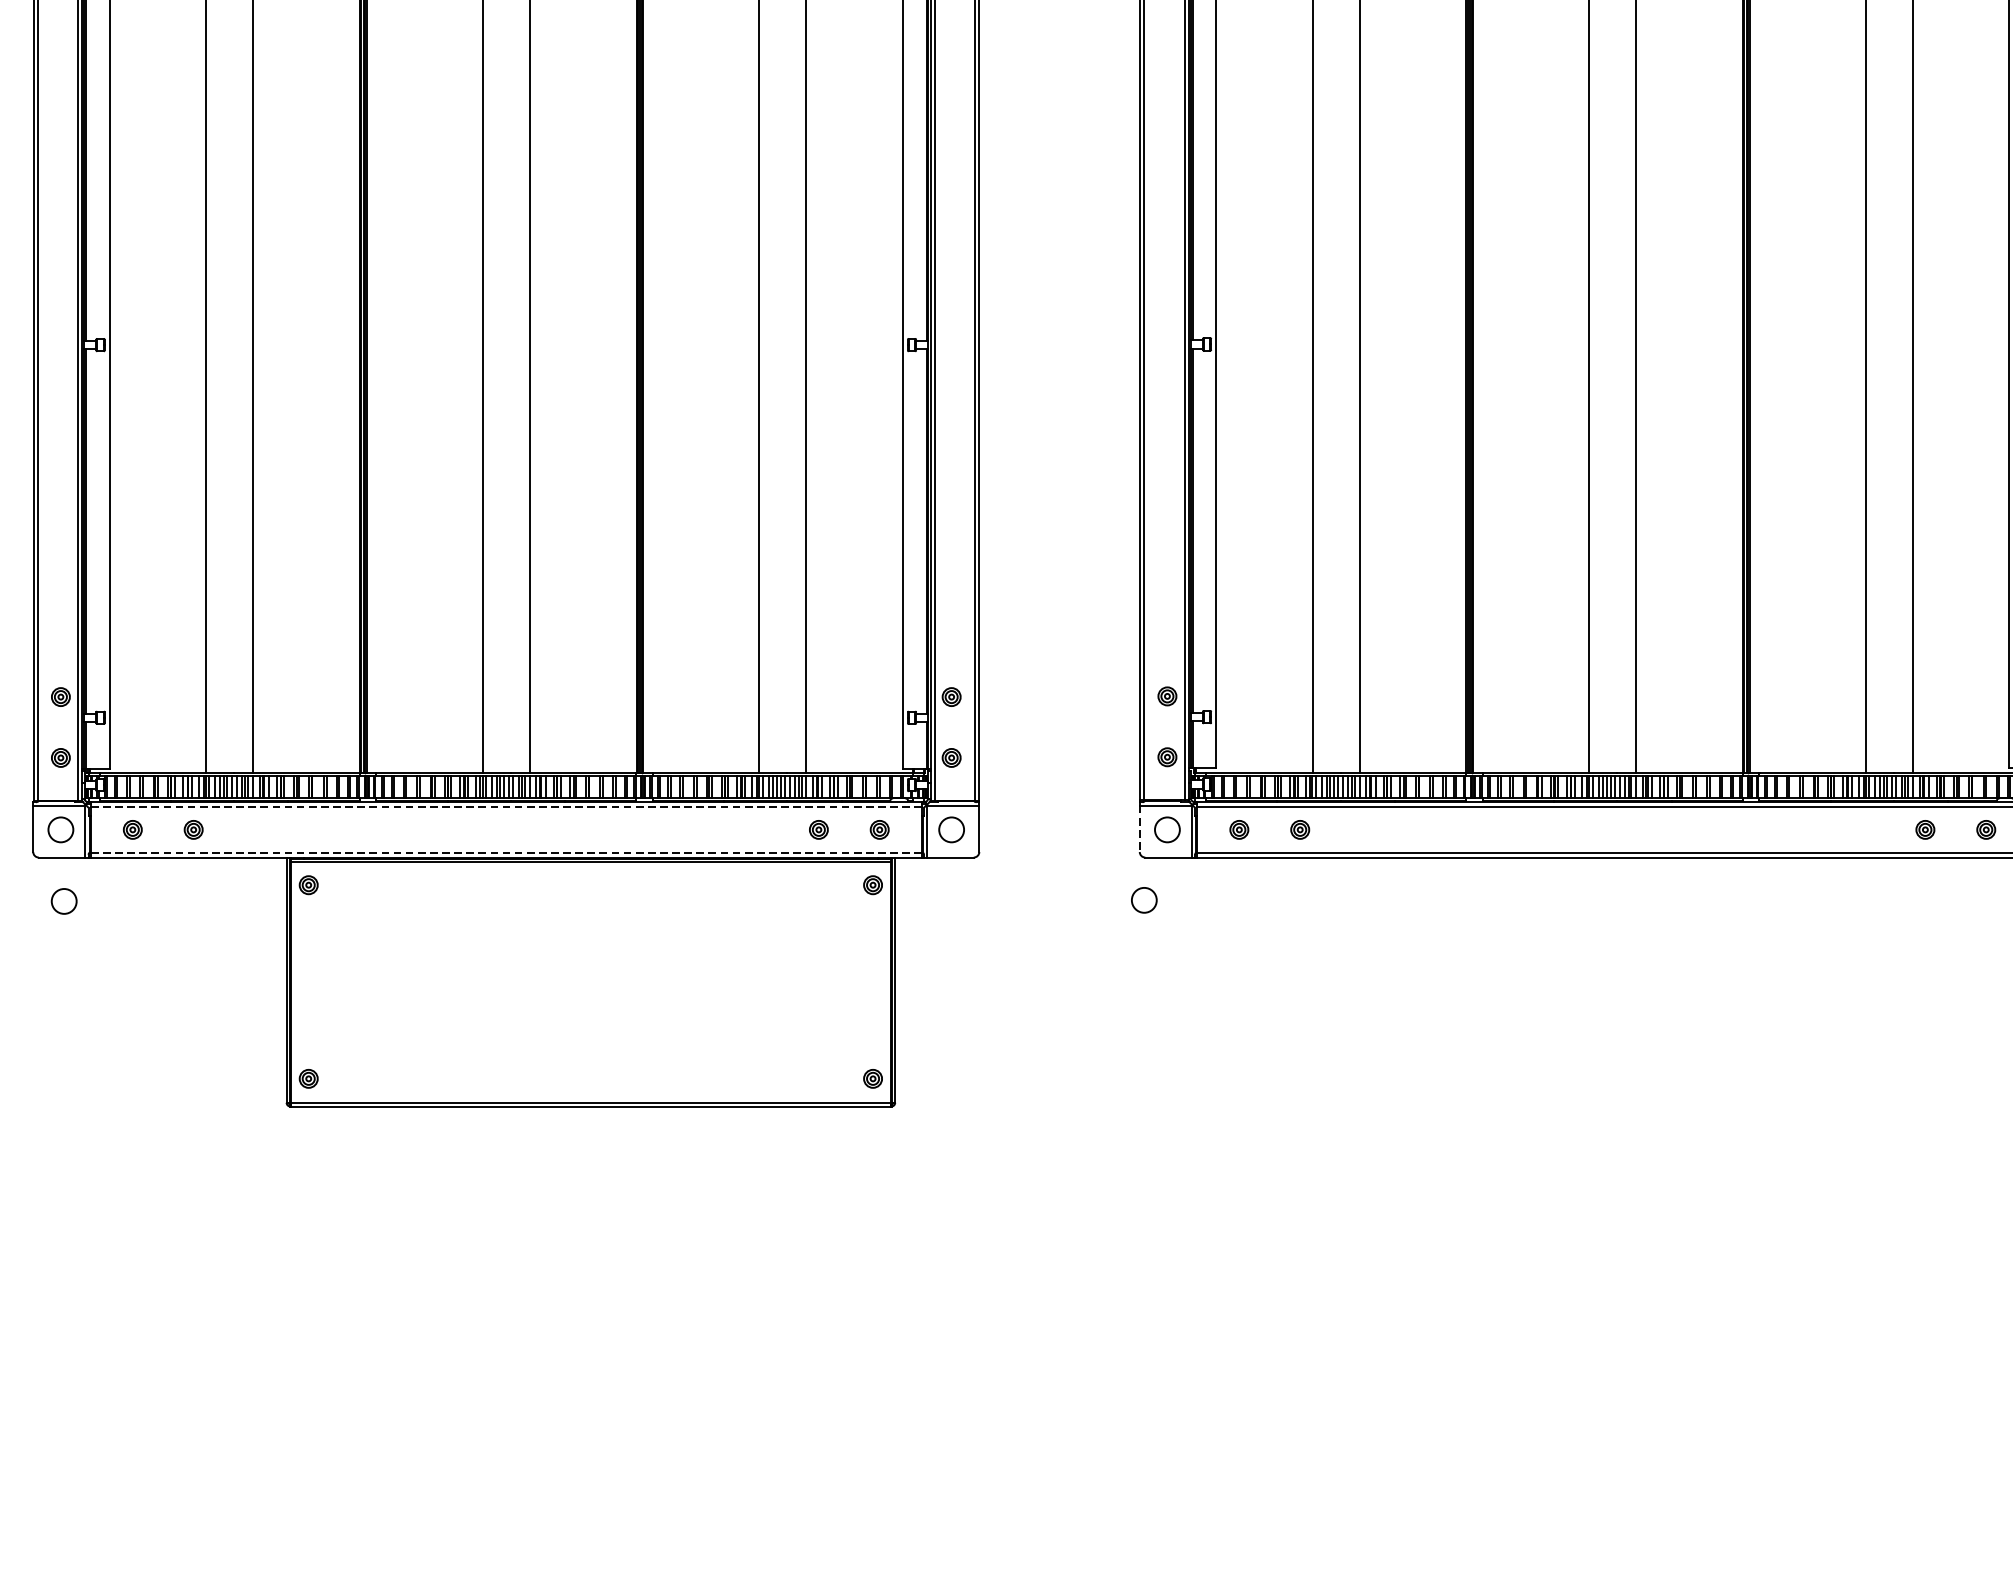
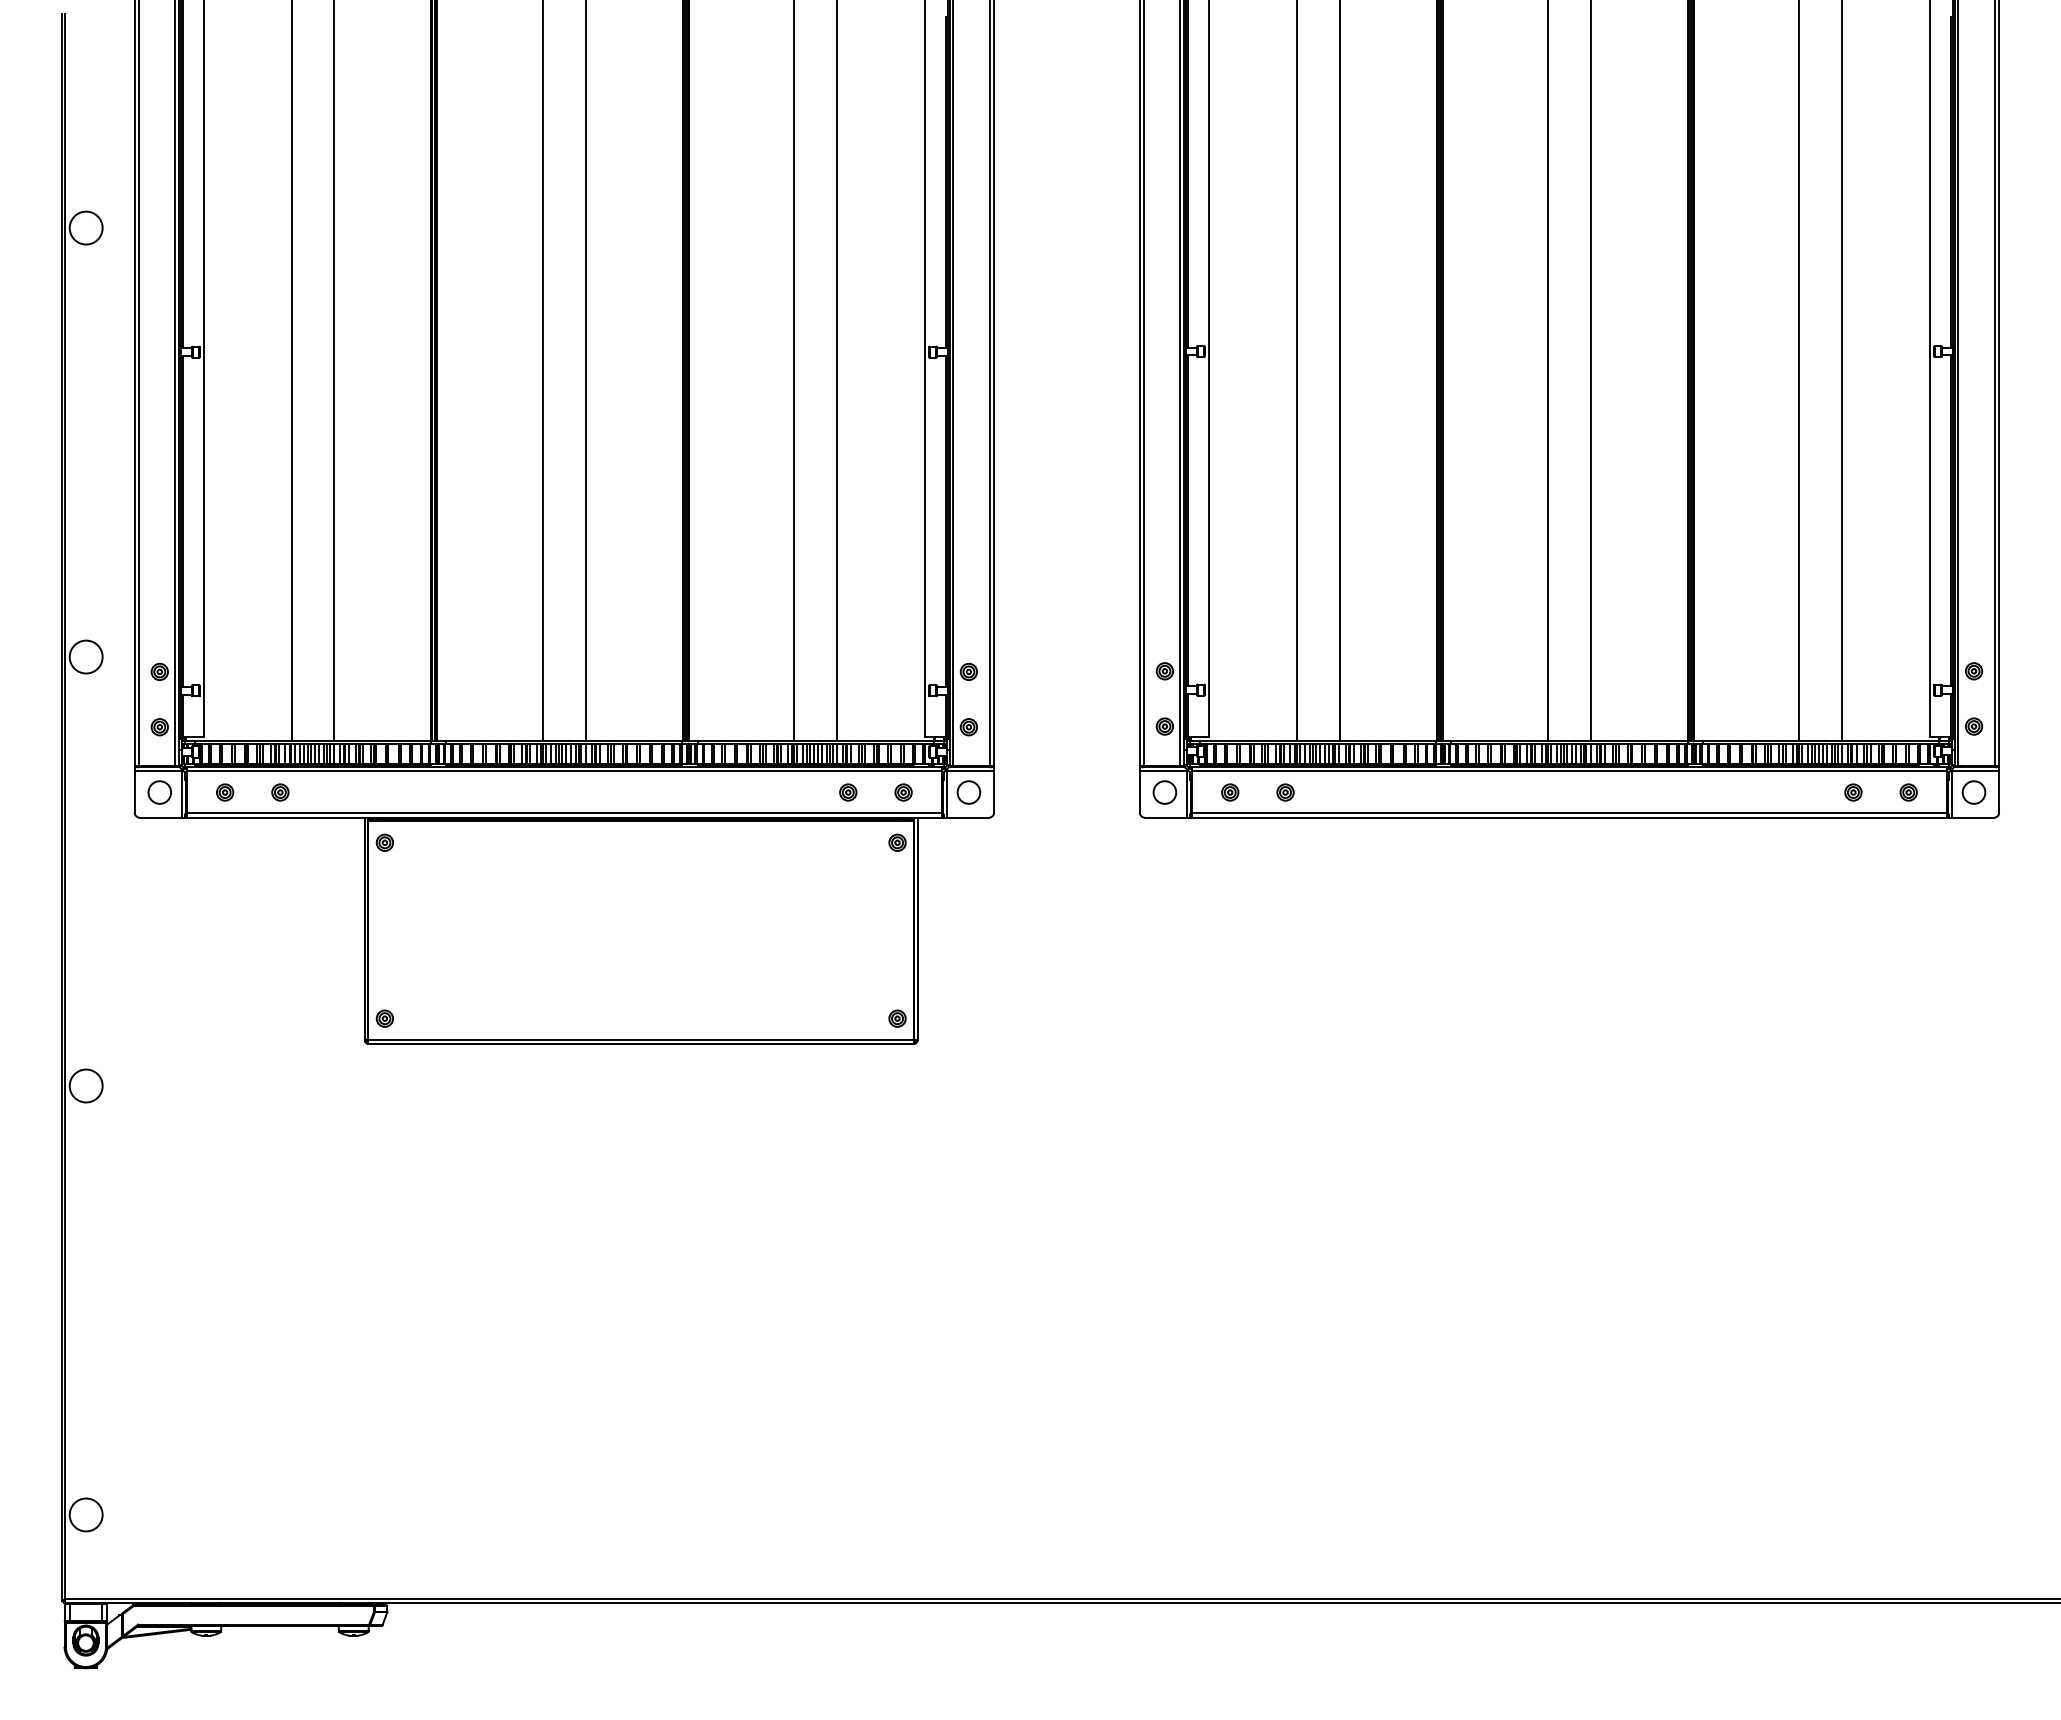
line: (506, 806) -> (564, 771), dashed -> solid
line: (1139, 829) -> (1139, 792), dashed -> solid
line: (506, 852) -> (564, 813), dashed -> solid
circle: (1143, 900) -> (1143, 856), removed
circle: (63, 901) -> (162, 857), removed

